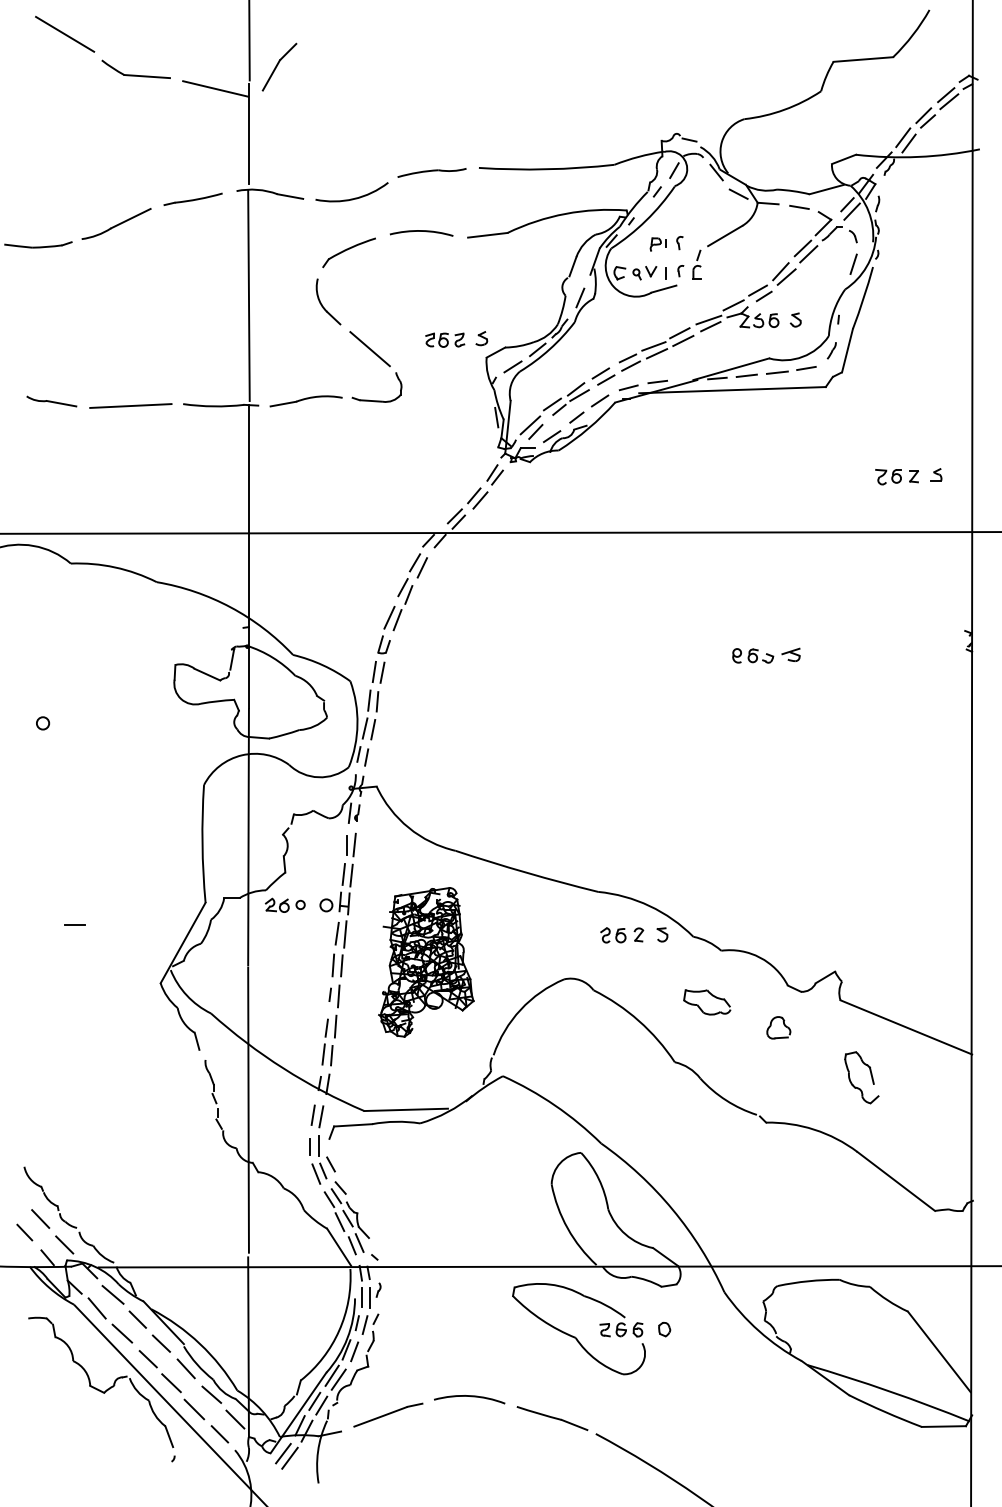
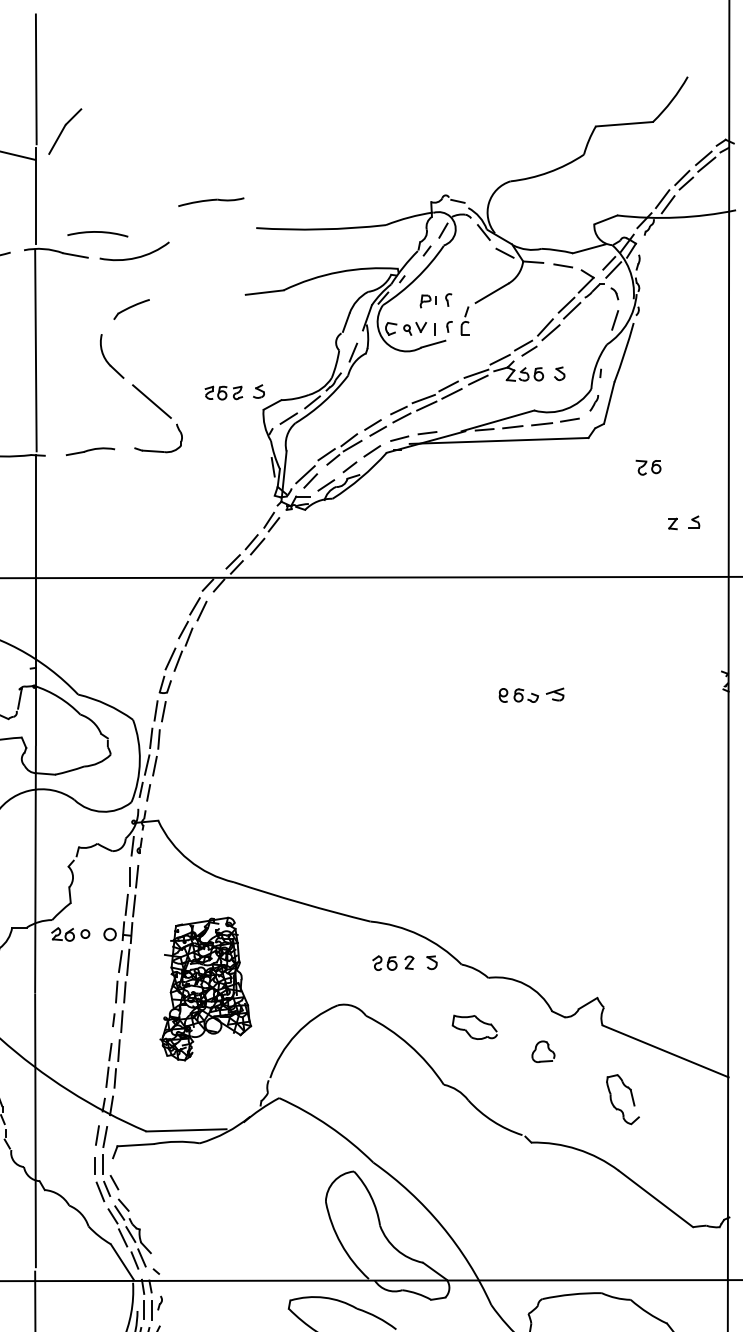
part: (431, 172) -> (210, 201), moved
arc: (421, 231) -> (97, 232), moved
part: (348, 252) -> (131, 309), size x0.7
part: (305, 401) -> (90, 451), size x0.7
part: (888, 477) -> (648, 468), moved

